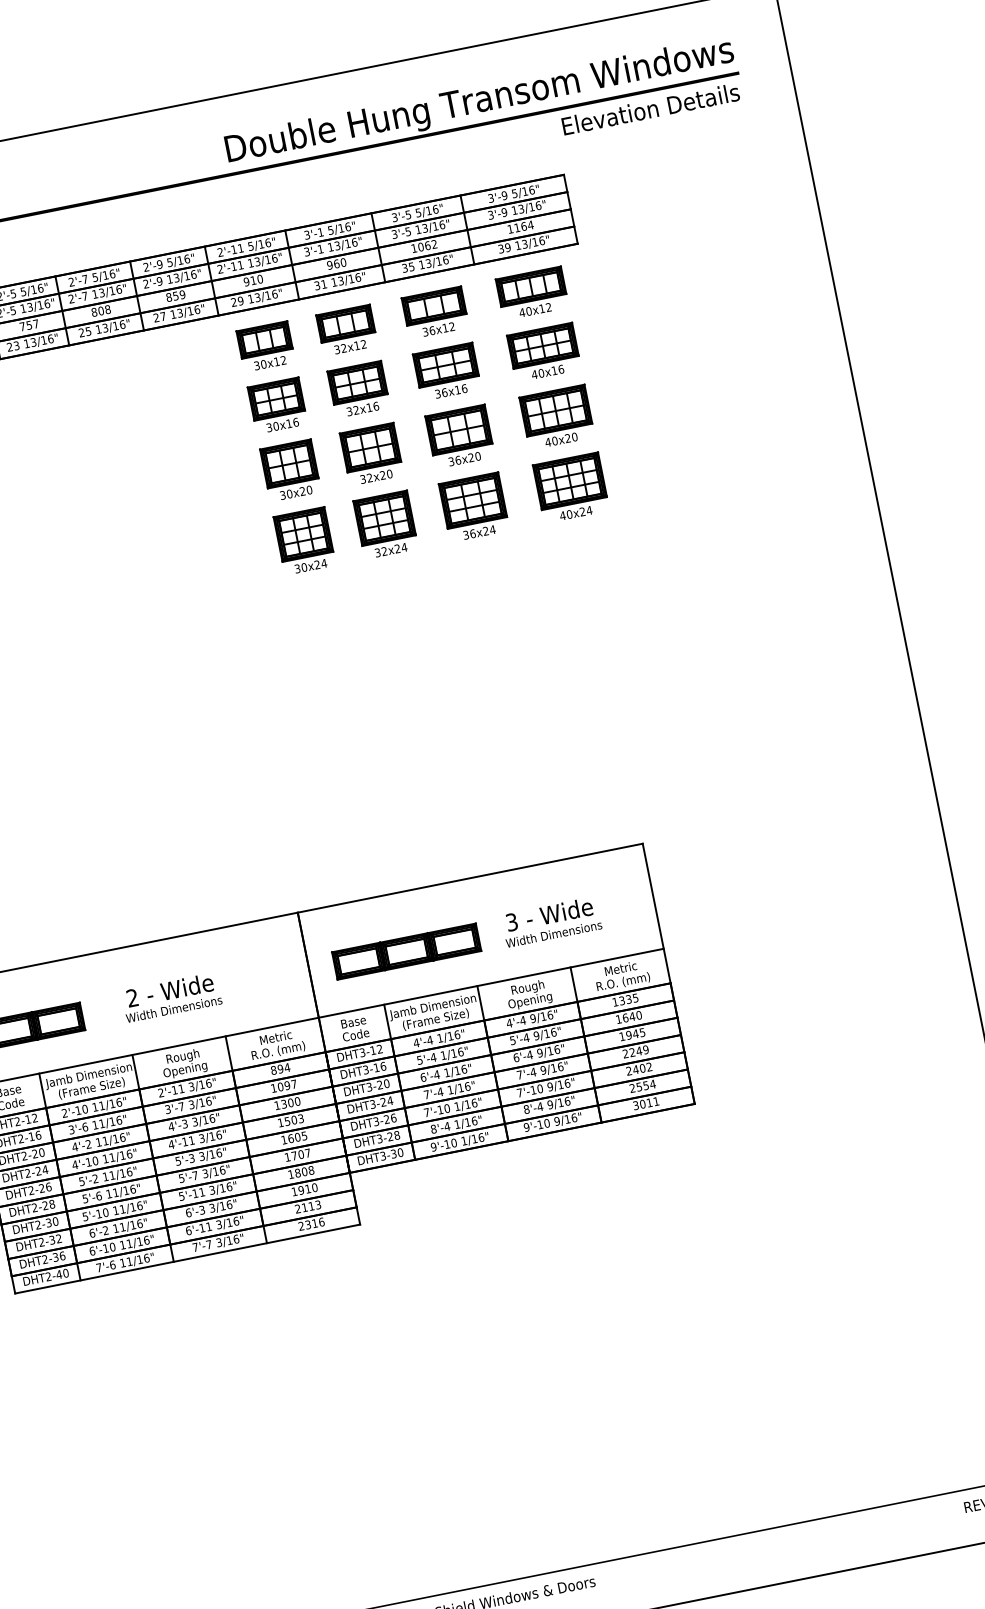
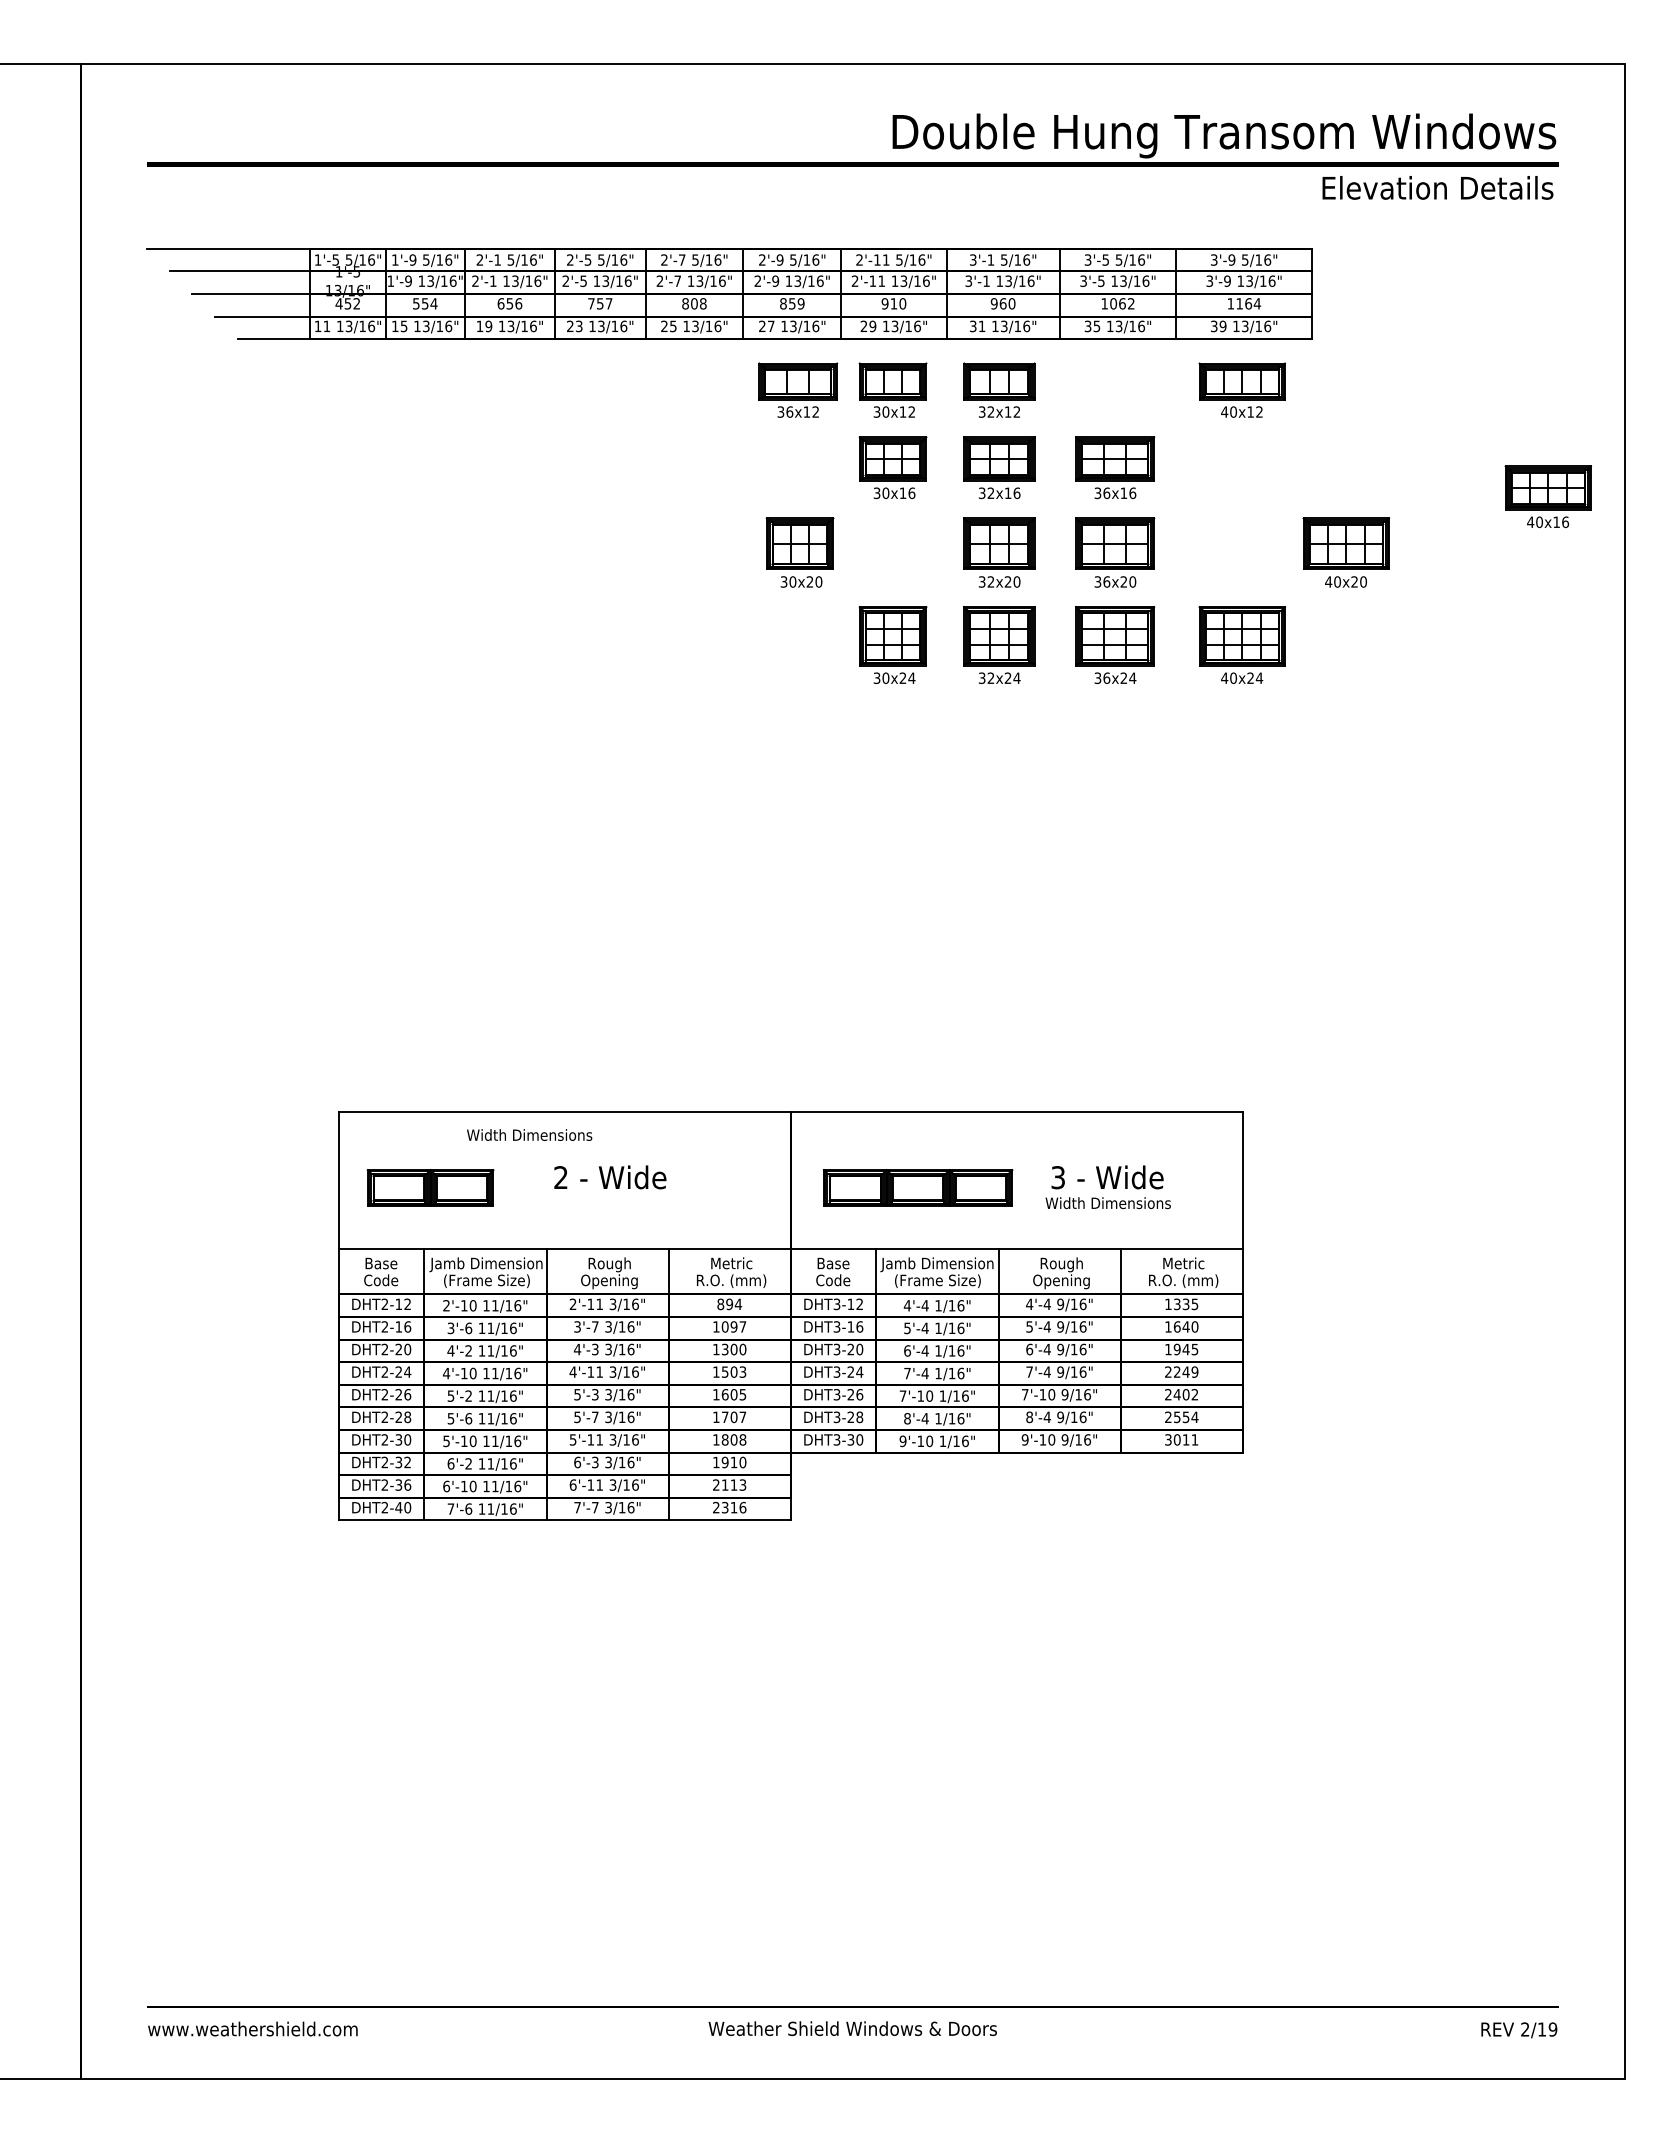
part: (435, 312) -> (798, 389), moved
part: (543, 352) -> (1547, 496), moved
part: (557, 417) -> (1346, 552), moved
part: (290, 470) -> (799, 552), moved
text: (174, 1008) -> (529, 1134), moved

